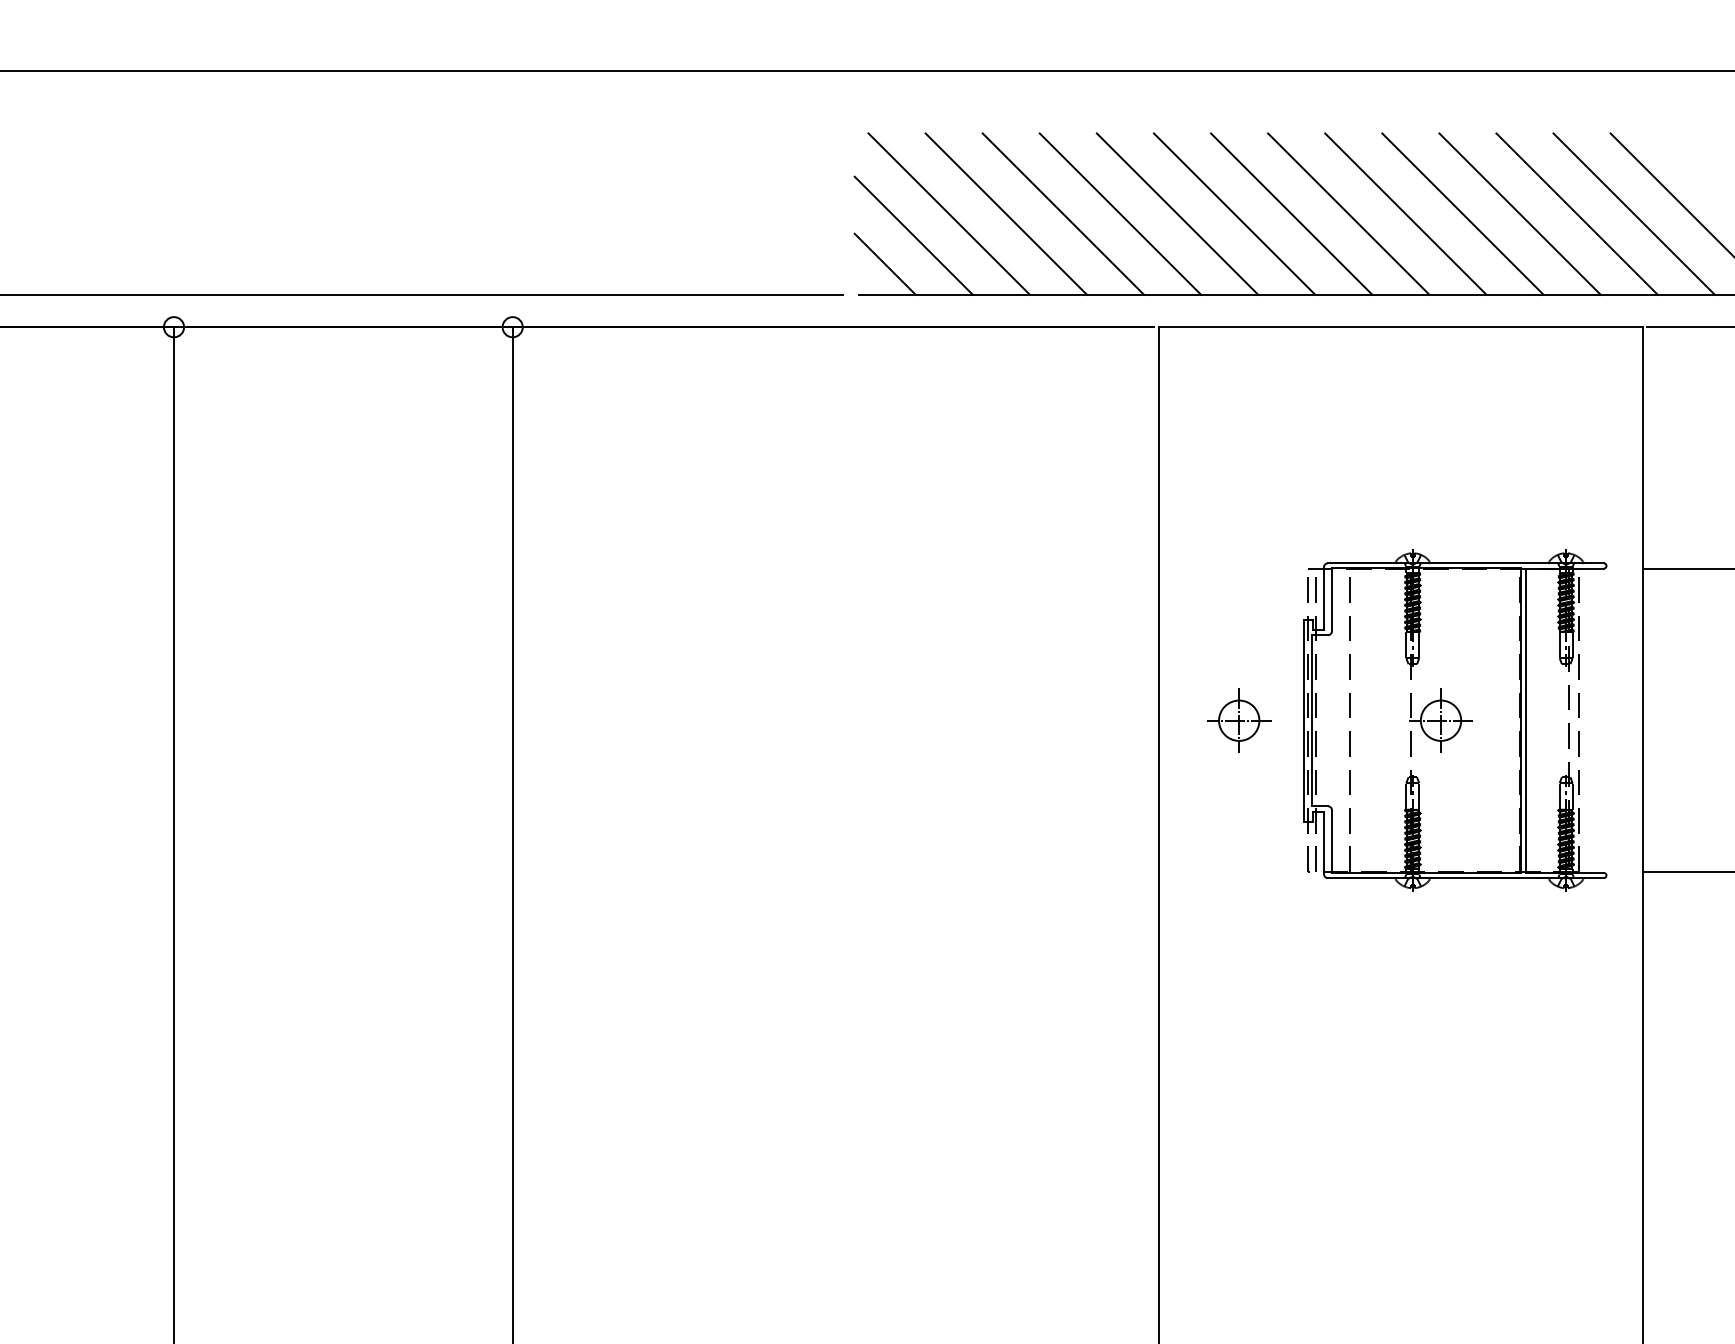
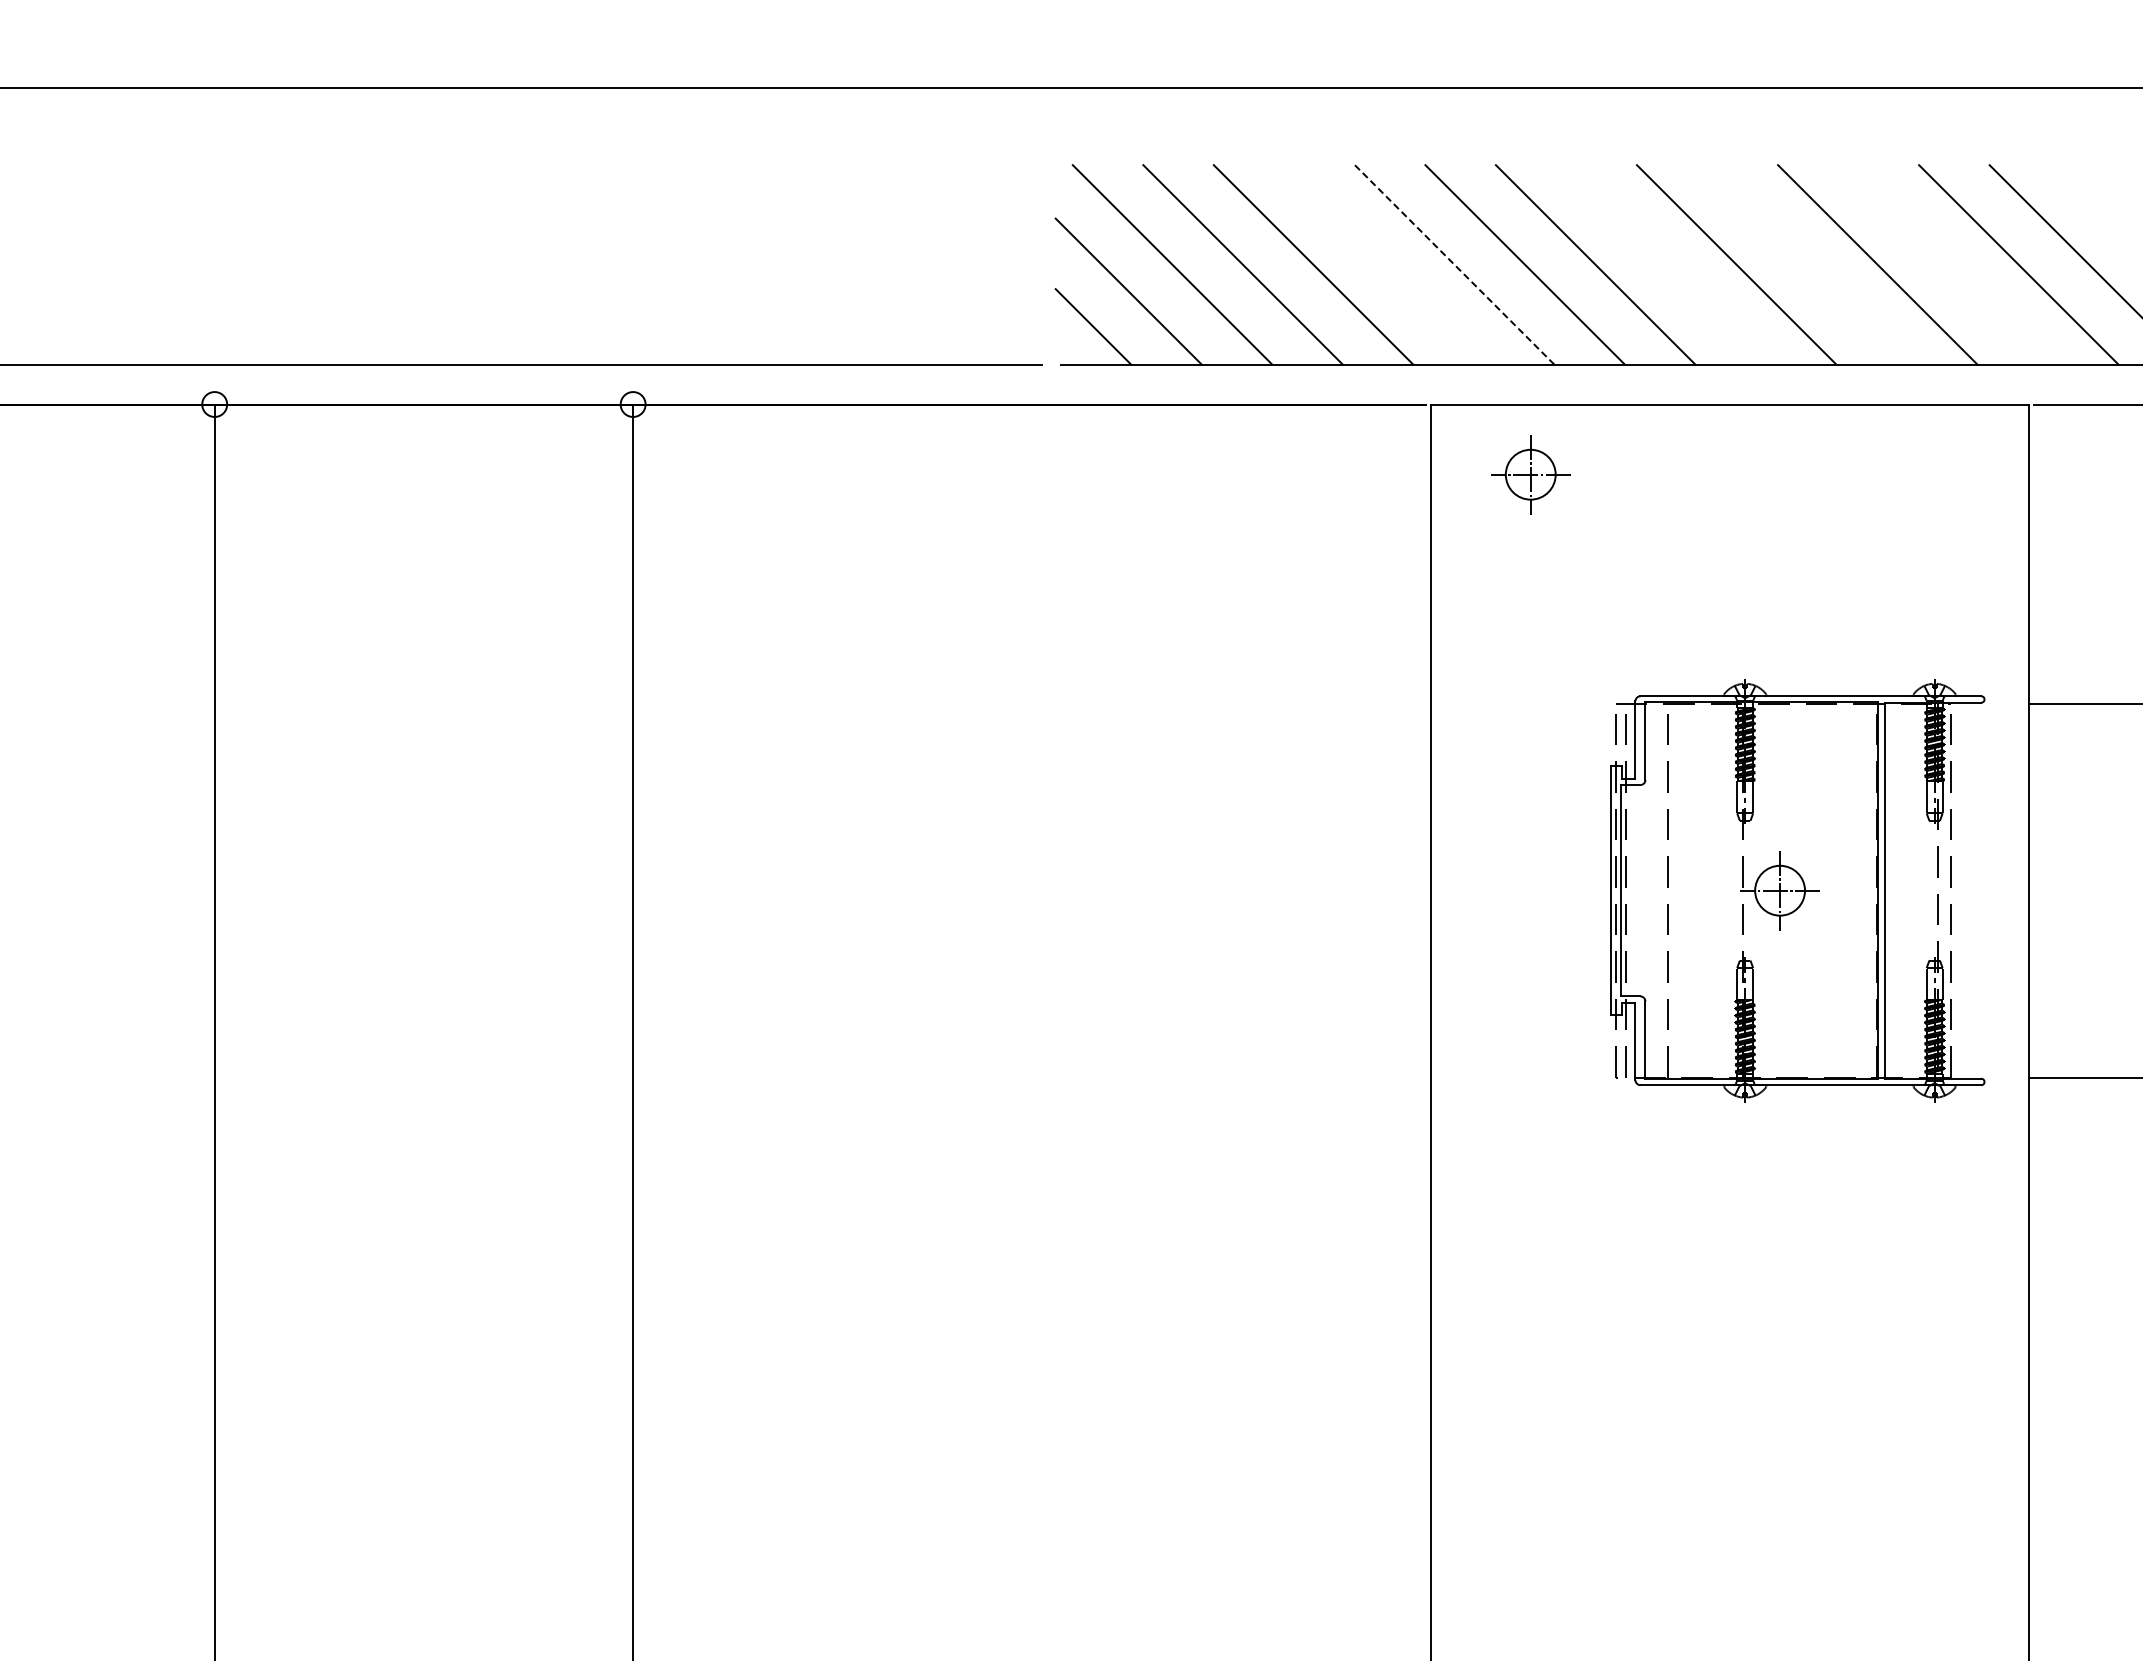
line: (1120, 213) -> (1383, 264), removed
line: (1177, 213) -> (1454, 264), solid -> dashed
line: (1348, 213) -> (1665, 264), removed
line: (1463, 213) -> (1807, 264), removed
line: (1577, 213) -> (1948, 264), removed
part: (1239, 720) -> (1530, 474), moved

